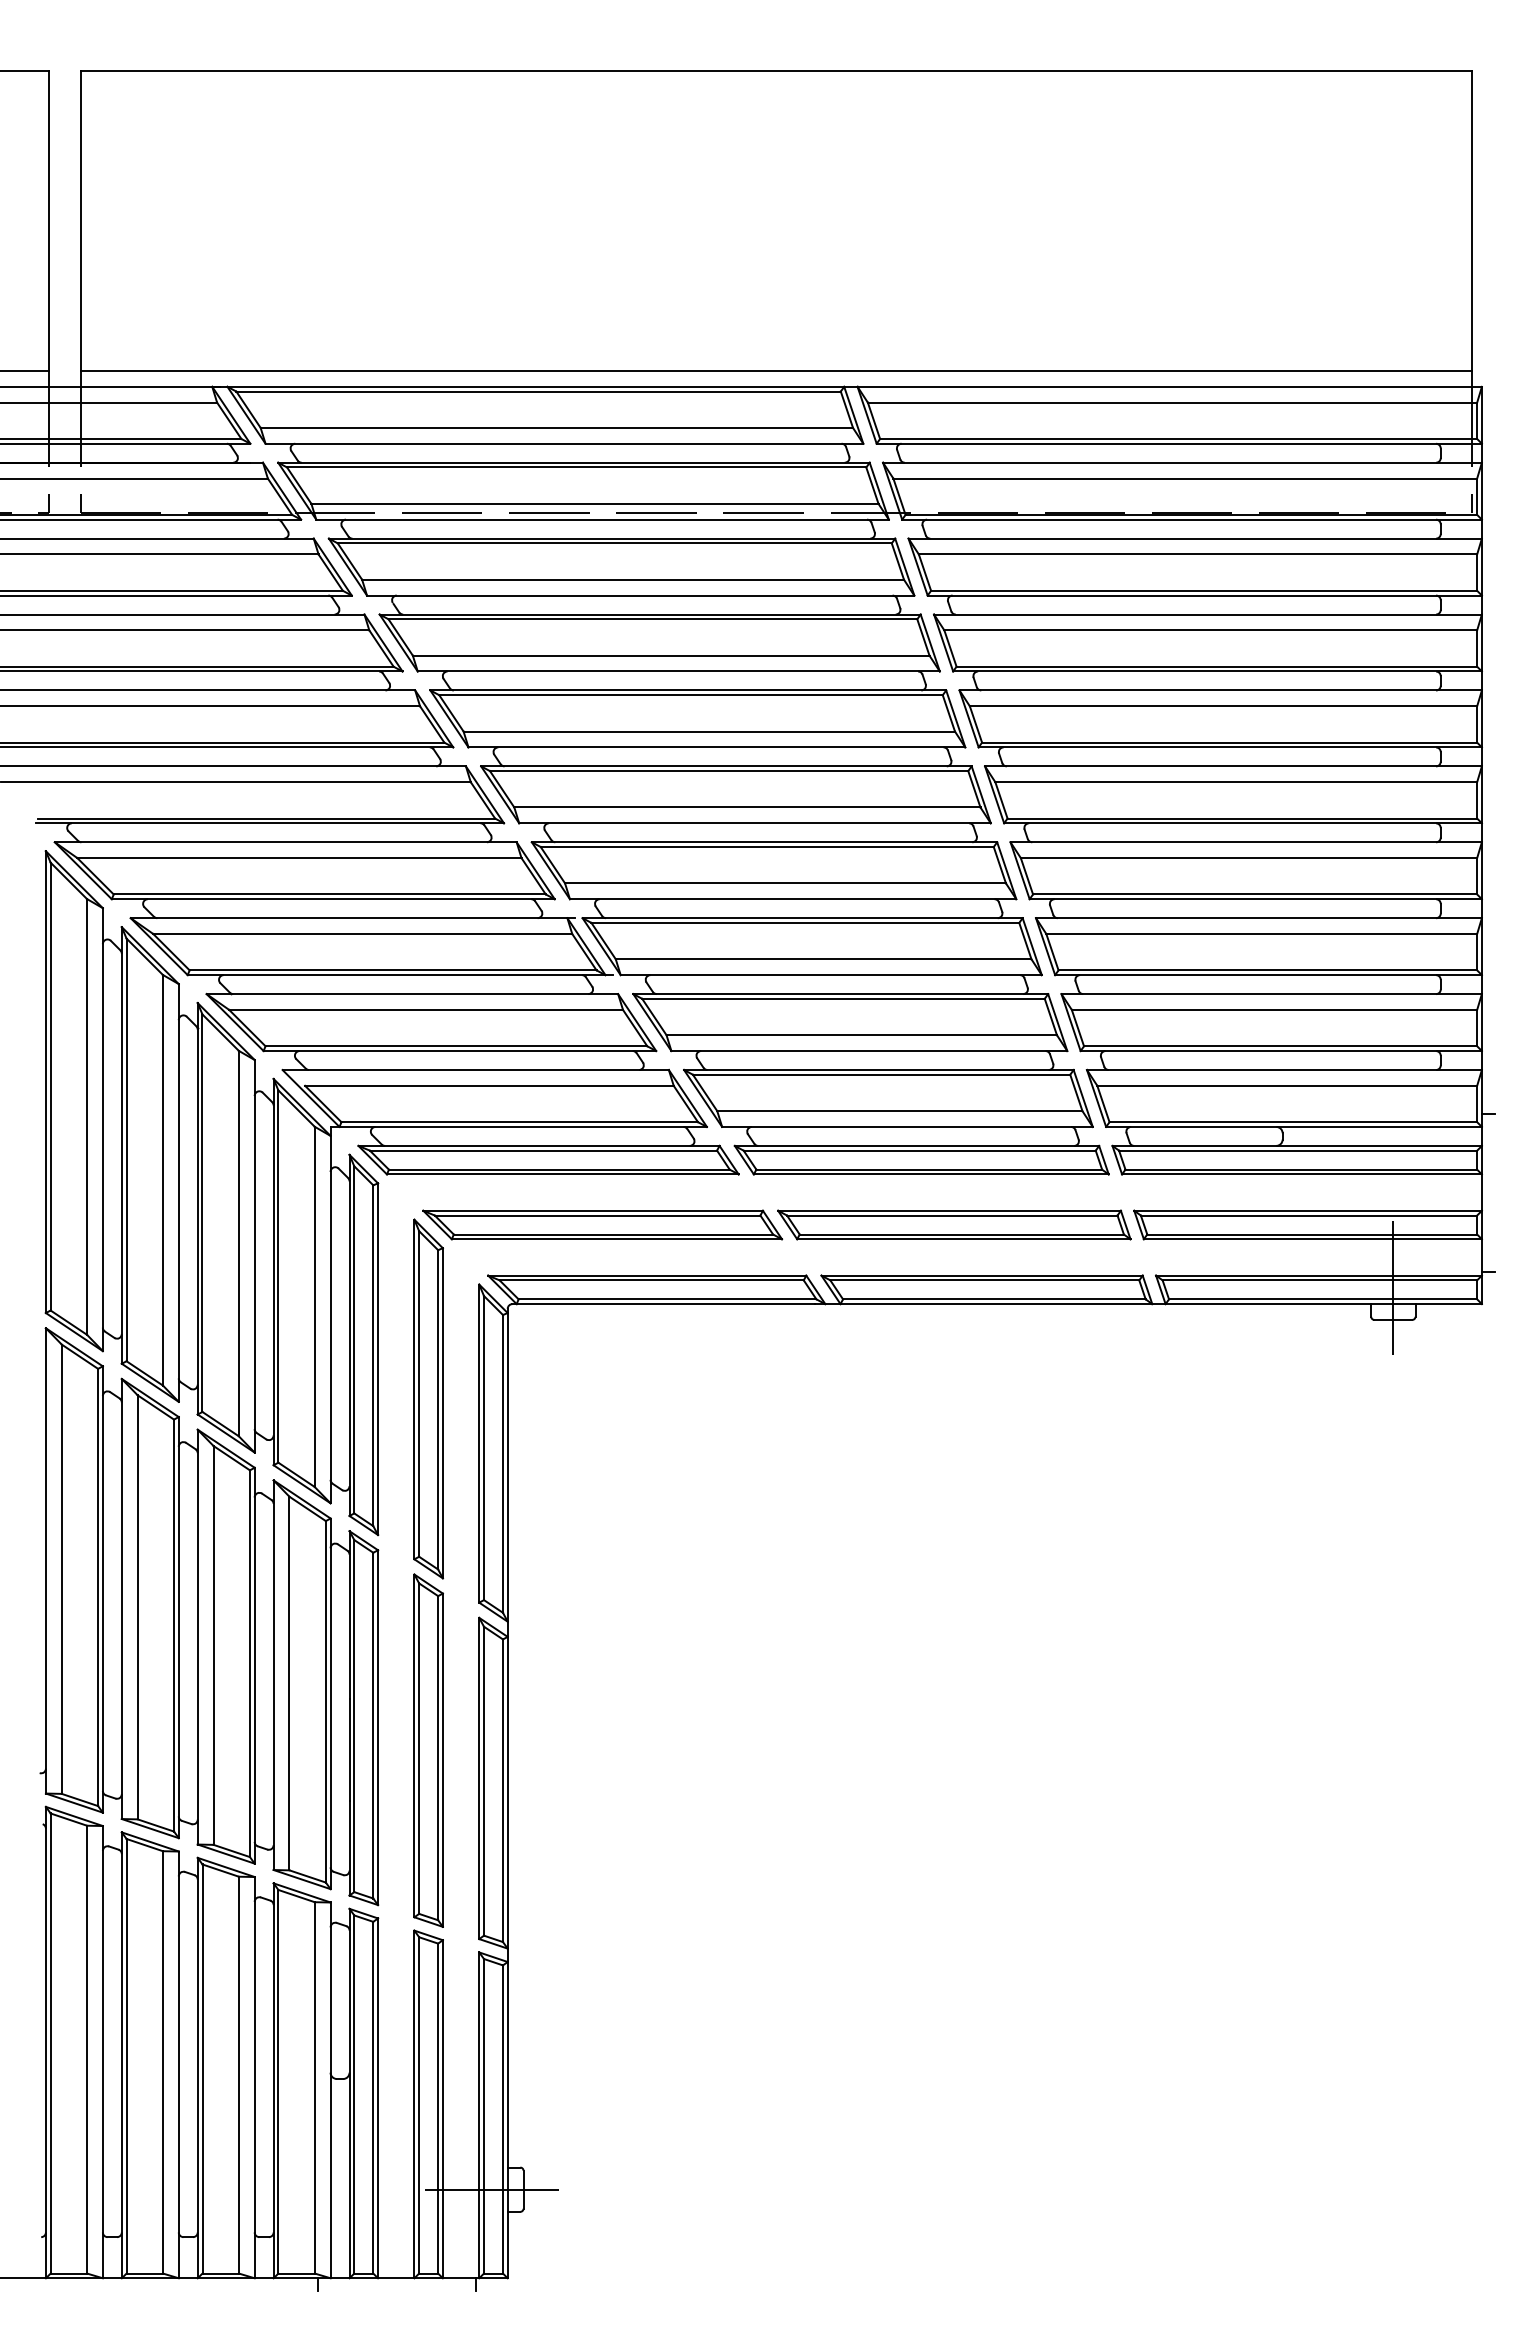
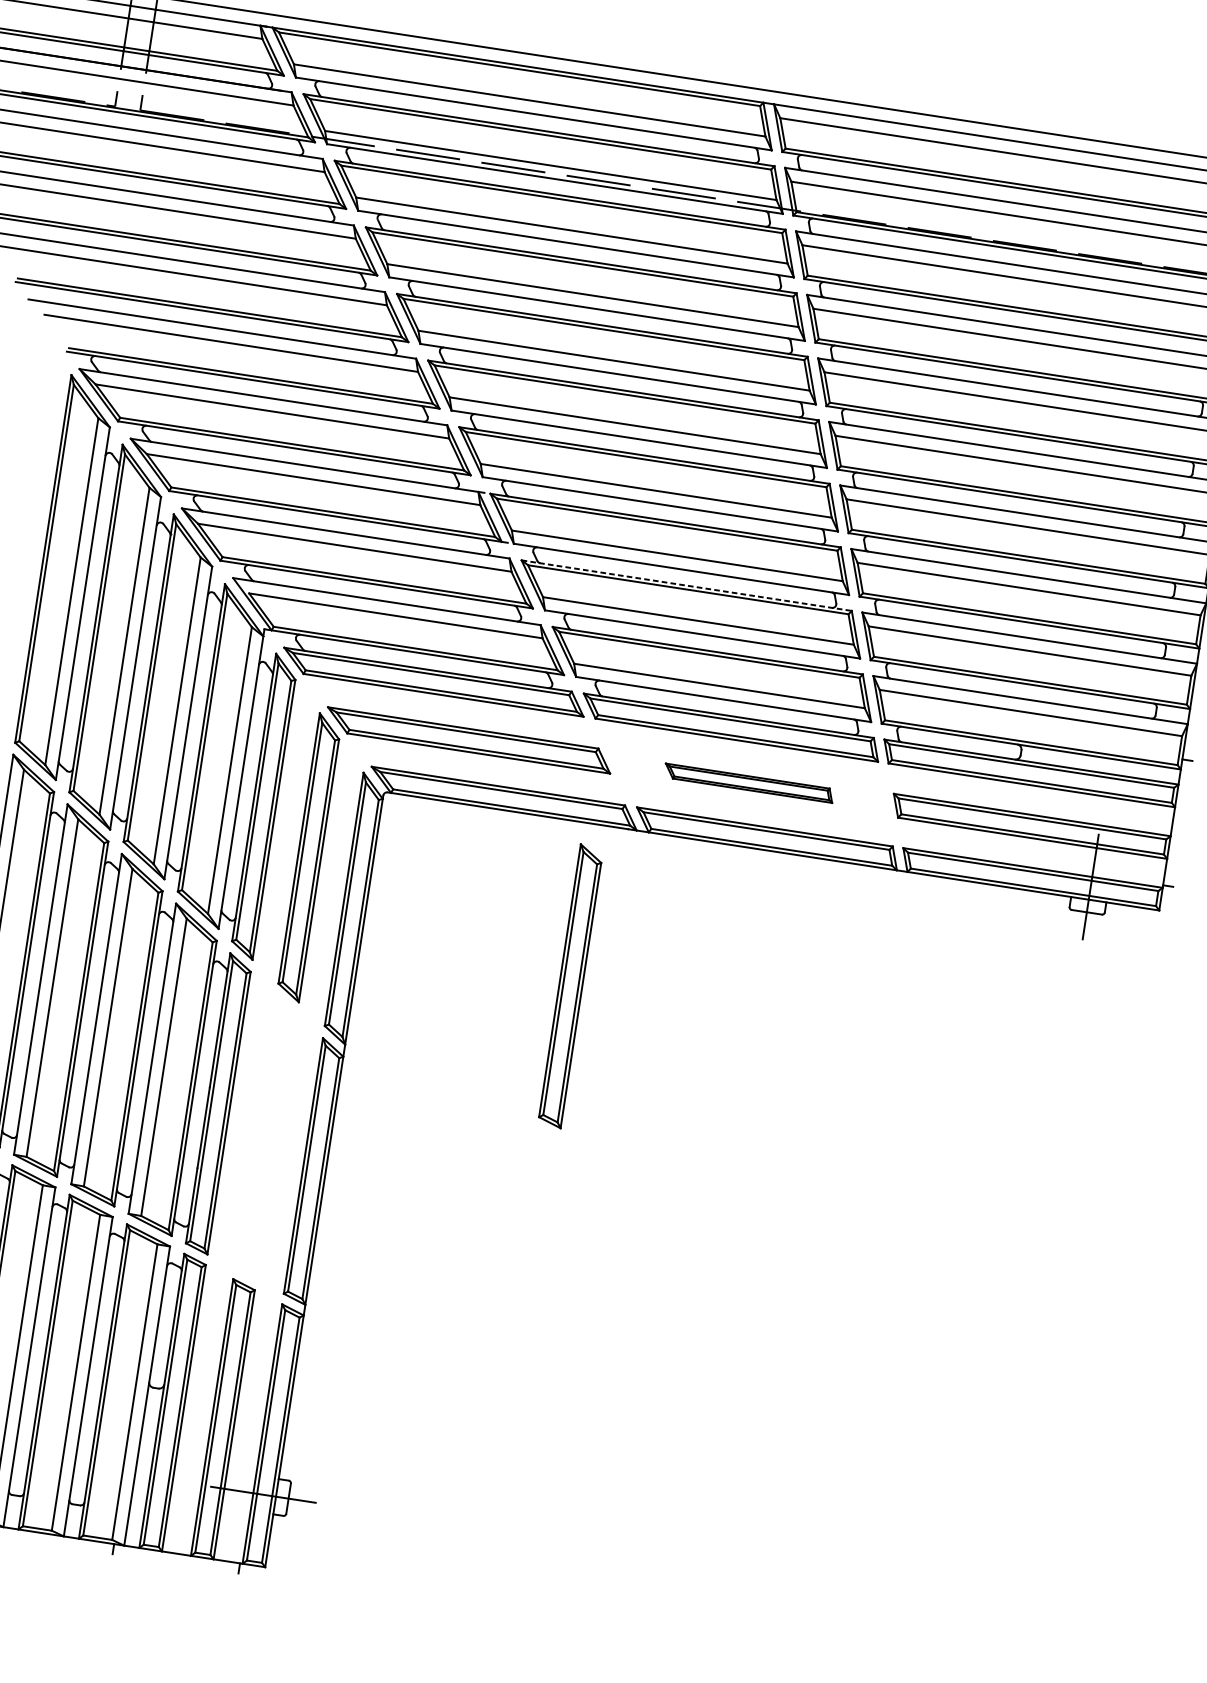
line: (841, 994) -> (687, 586), solid -> dashed
part: (954, 1224) -> (749, 782), size x0.6
part: (428, 1750) -> (570, 986), moved

